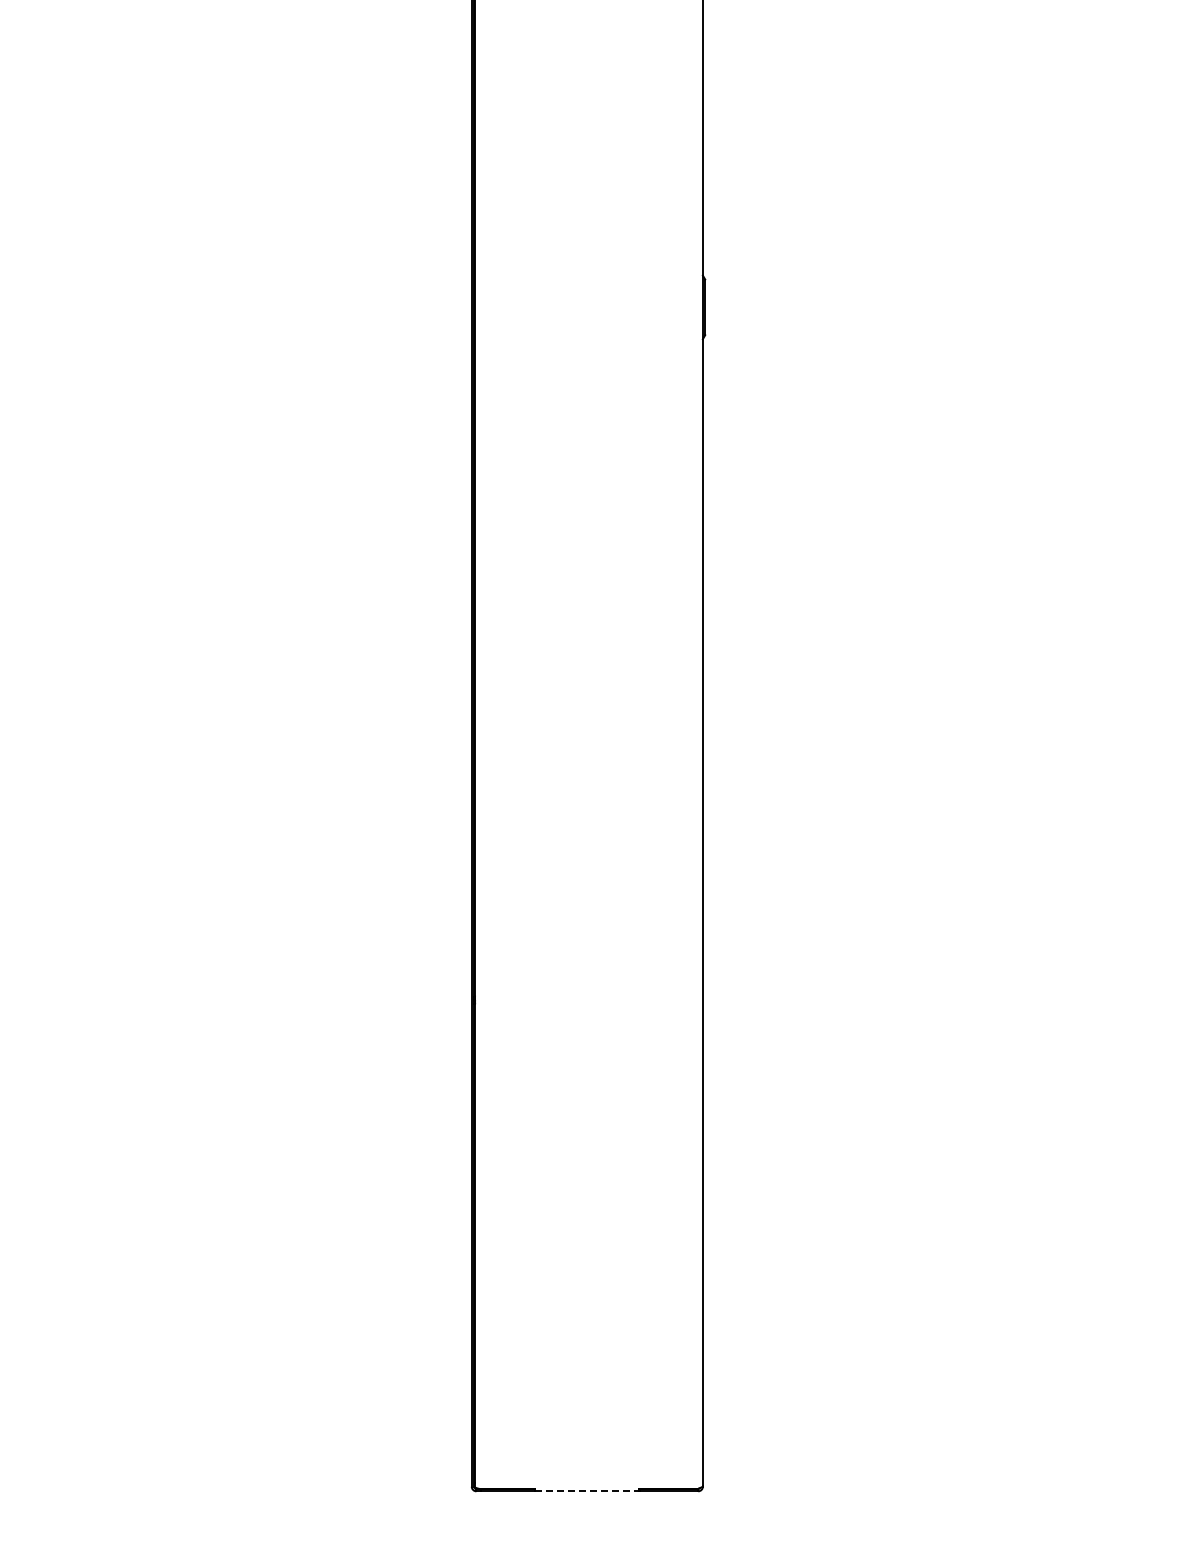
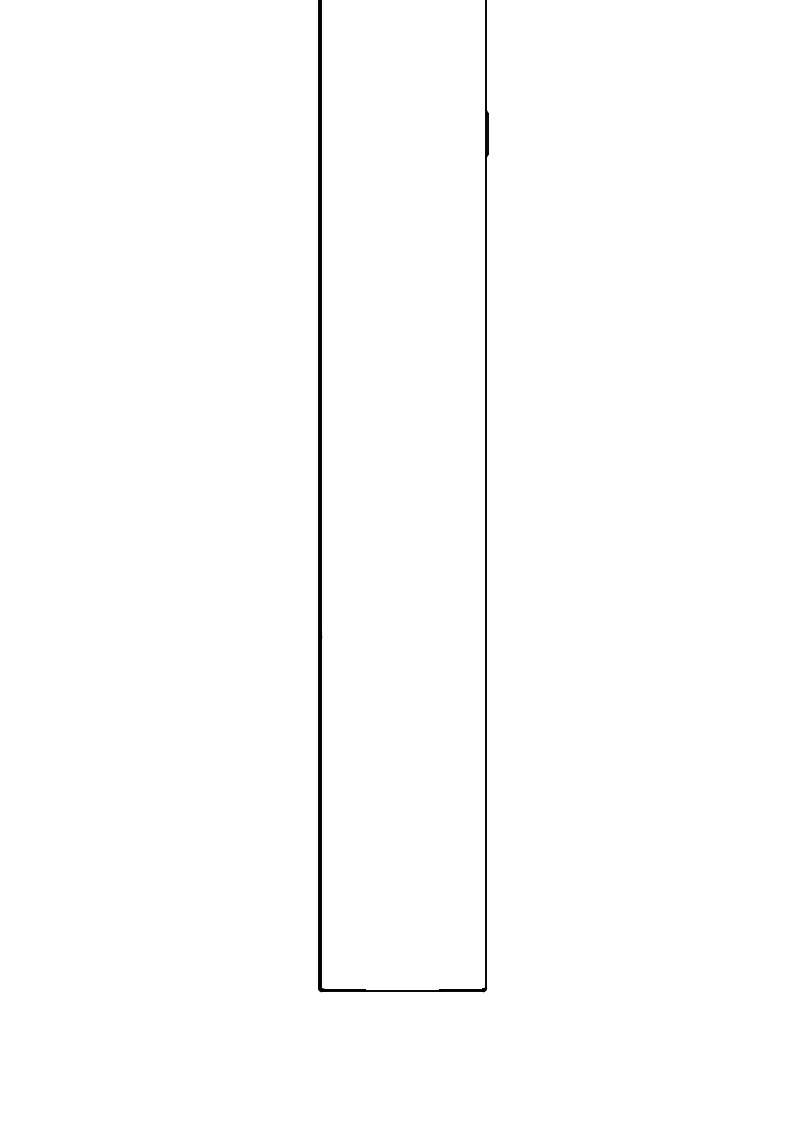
line: (587, 1491) -> (402, 991), dashed -> solid

